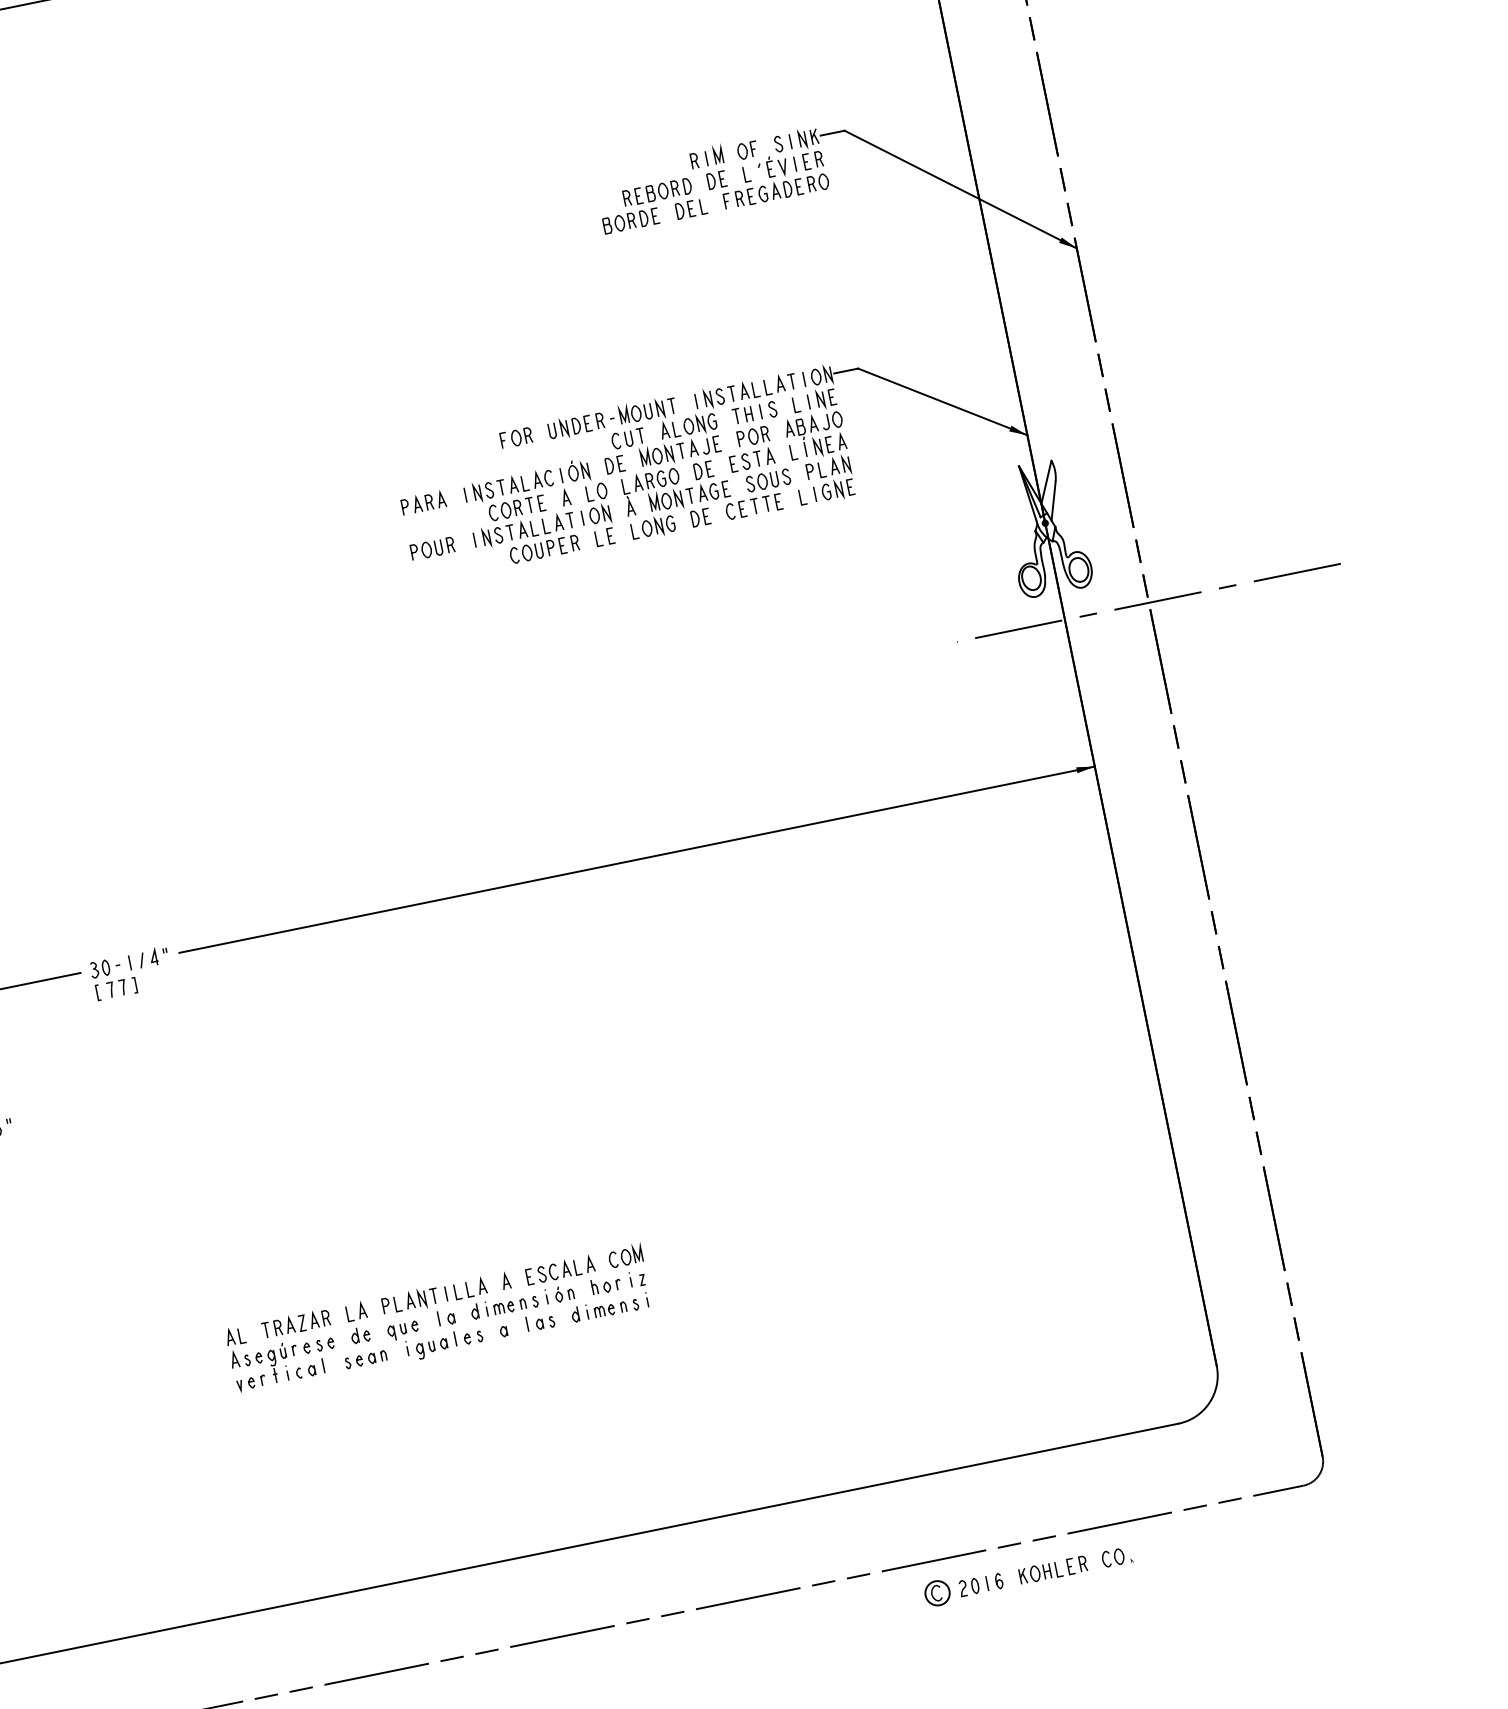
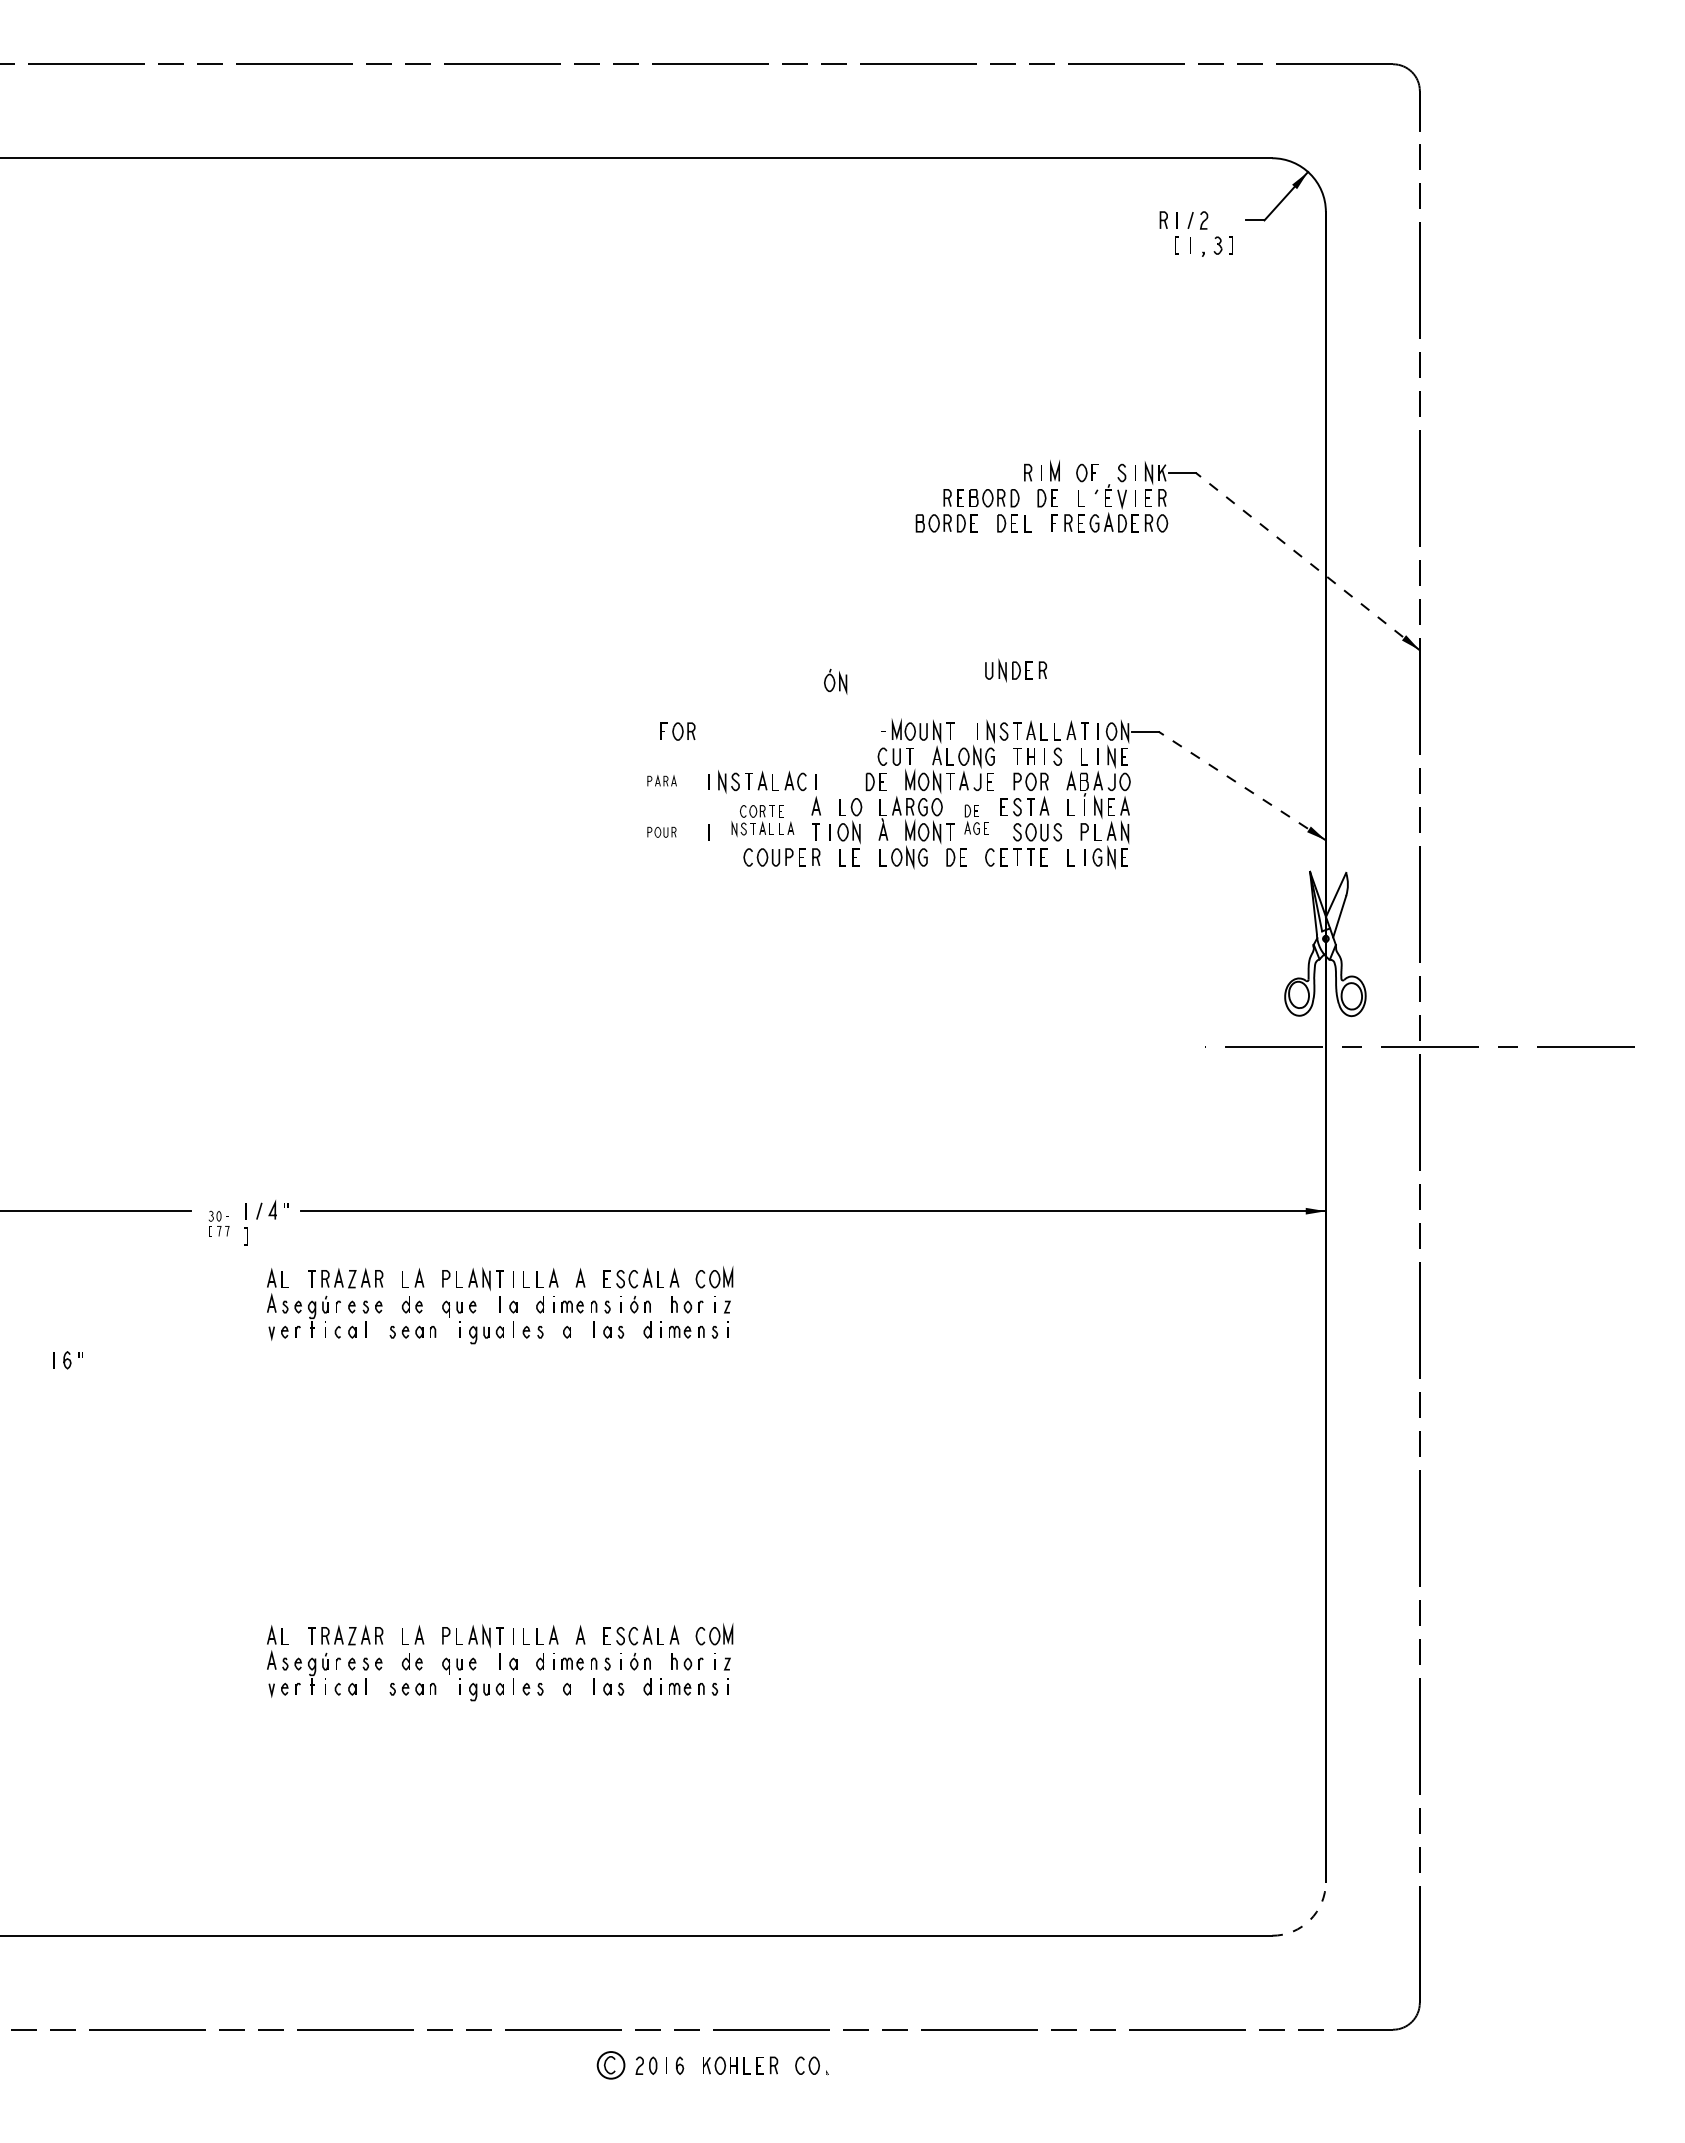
line: (960, 189) -> (1307, 561), solid -> dashed
line: (943, 402) -> (1242, 786), solid -> dashed
part: (575, 425) -> (1015, 670), moved
part: (515, 438) -> (677, 731), moved
part: (578, 470) -> (835, 681), moved
part: (711, 480) -> (976, 819), size x0.7
part: (422, 502) -> (661, 780), size x0.6
part: (520, 520) -> (762, 821), size x0.7
part: (432, 549) -> (661, 832), size x0.6
part: (107, 978) -> (218, 1223), size x0.6
part: (374, 1000) -> (500, 1305), added
arc: (1210, 1403) -> (1310, 1920), solid -> dashed
part: (1028, 1574) -> (712, 2065), moved

